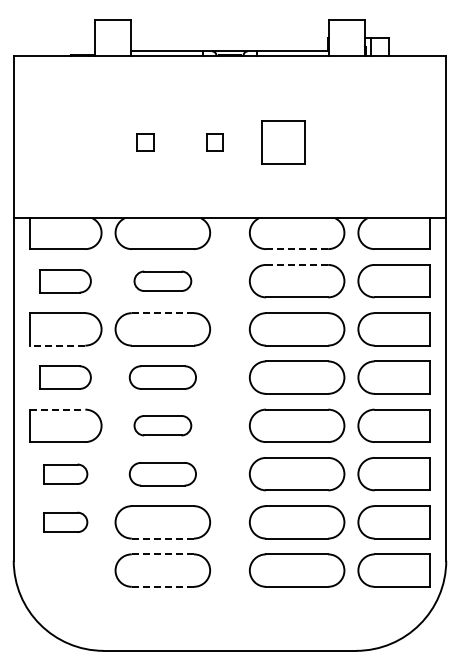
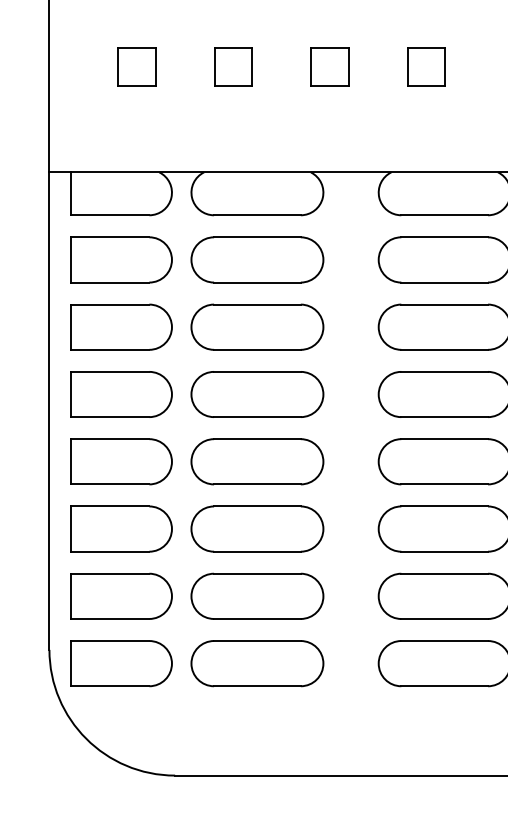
part: (76, 142) -> (136, 66), added
part: (145, 142) -> (233, 66), size x1.67
part: (214, 142) -> (329, 66), size x1.67
part: (284, 142) -> (427, 66), size x0.62
line: (296, 249) -> (443, 215), dashed -> solid
line: (297, 264) -> (445, 236), dashed -> solid
part: (65, 281) -> (121, 260), size x1.43
part: (162, 281) -> (256, 260), size x1.67
line: (163, 313) -> (258, 305), dashed -> solid
line: (57, 345) -> (110, 349), dashed -> solid
part: (65, 377) -> (121, 394), size x1.43
part: (162, 377) -> (256, 394), size x1.43
line: (57, 409) -> (110, 438), dashed -> solid
part: (162, 425) -> (256, 461), size x1.67
part: (65, 474) -> (121, 529), size x1.67
part: (162, 474) -> (256, 529), size x1.43
part: (65, 522) -> (121, 596), size x1.67
line: (162, 538) -> (256, 618), dashed -> solid
line: (163, 554) -> (258, 641), dashed -> solid
part: (65, 570) -> (121, 663), added
line: (162, 586) -> (256, 685), dashed -> solid

